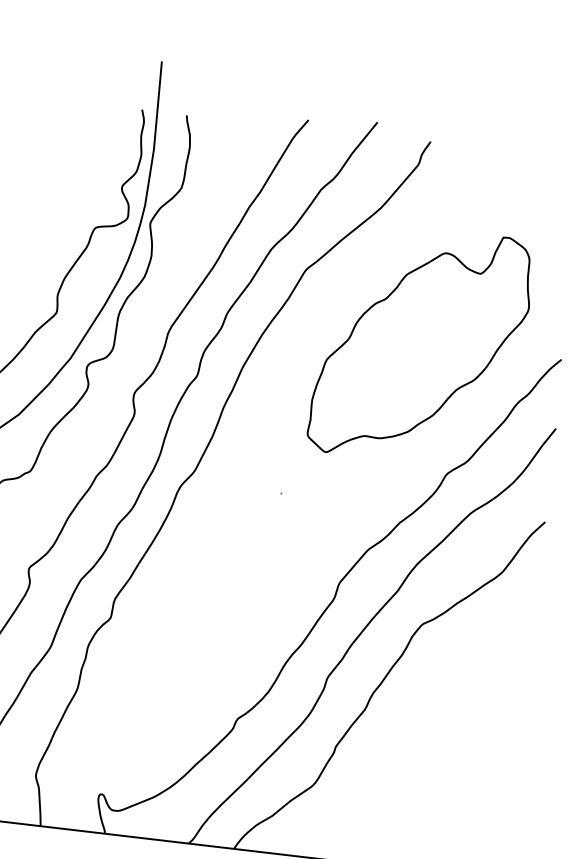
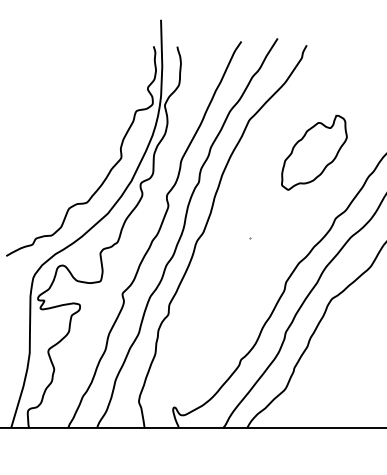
part: (421, 345) -> (314, 152), size x0.6

